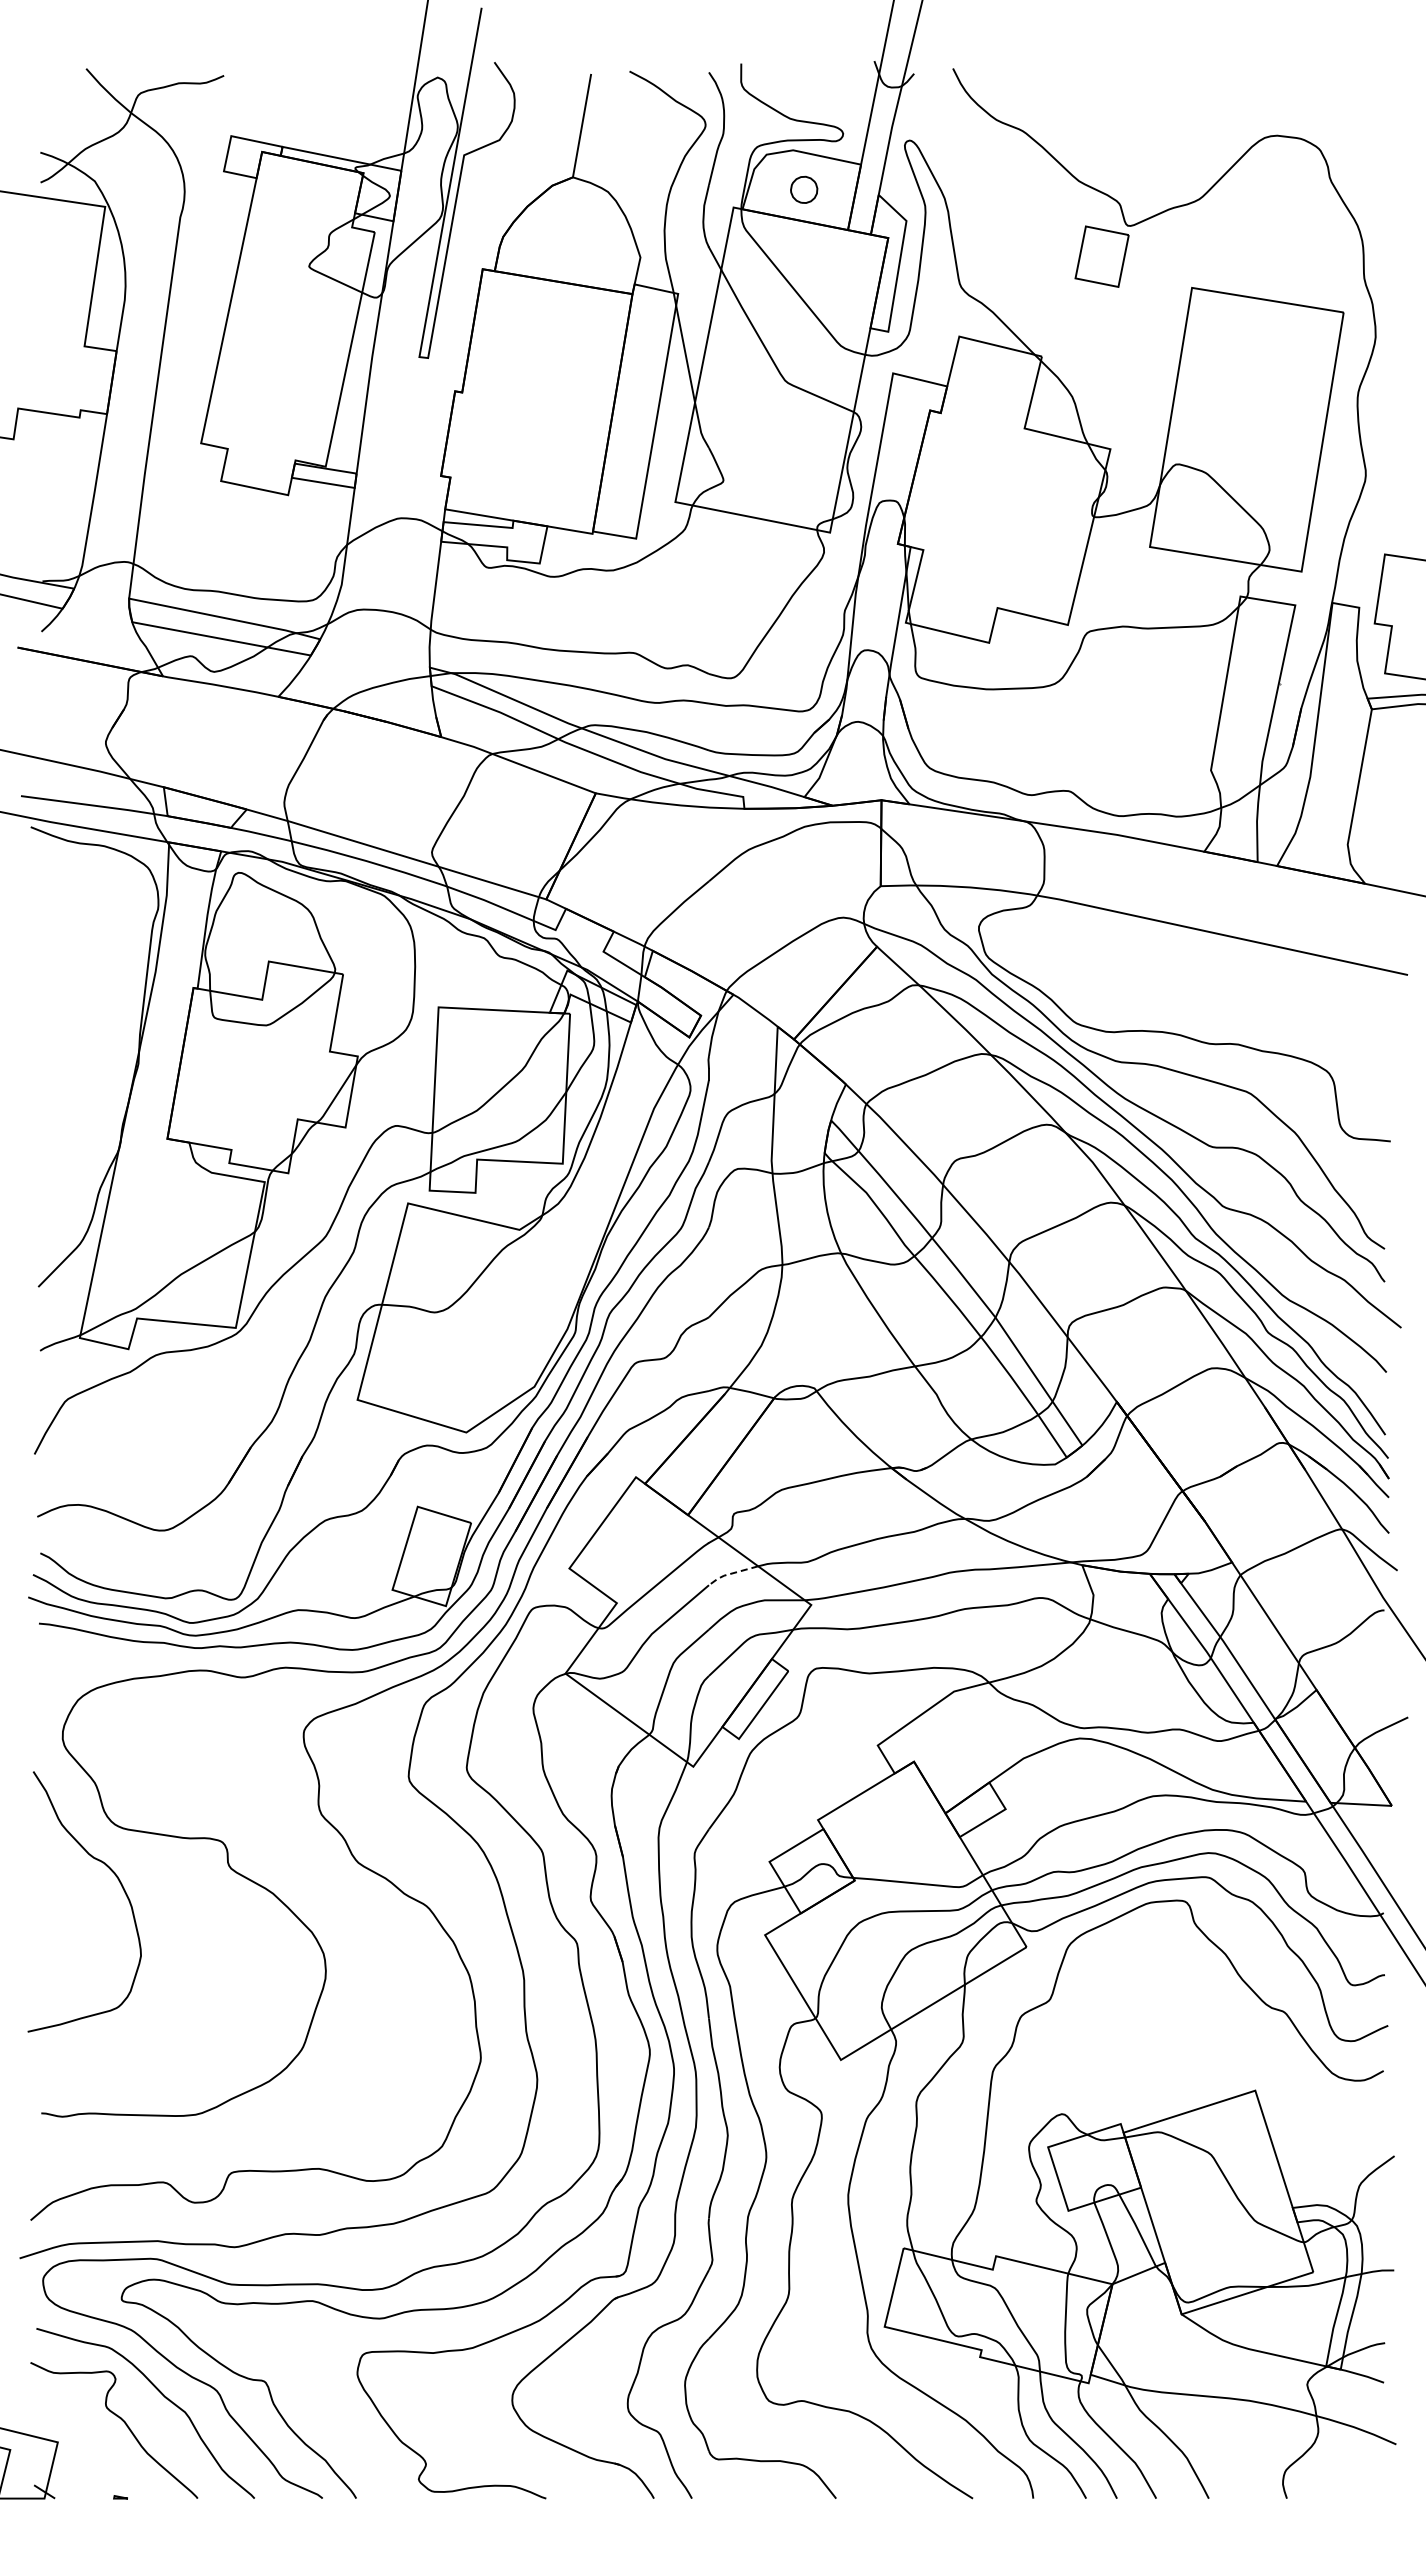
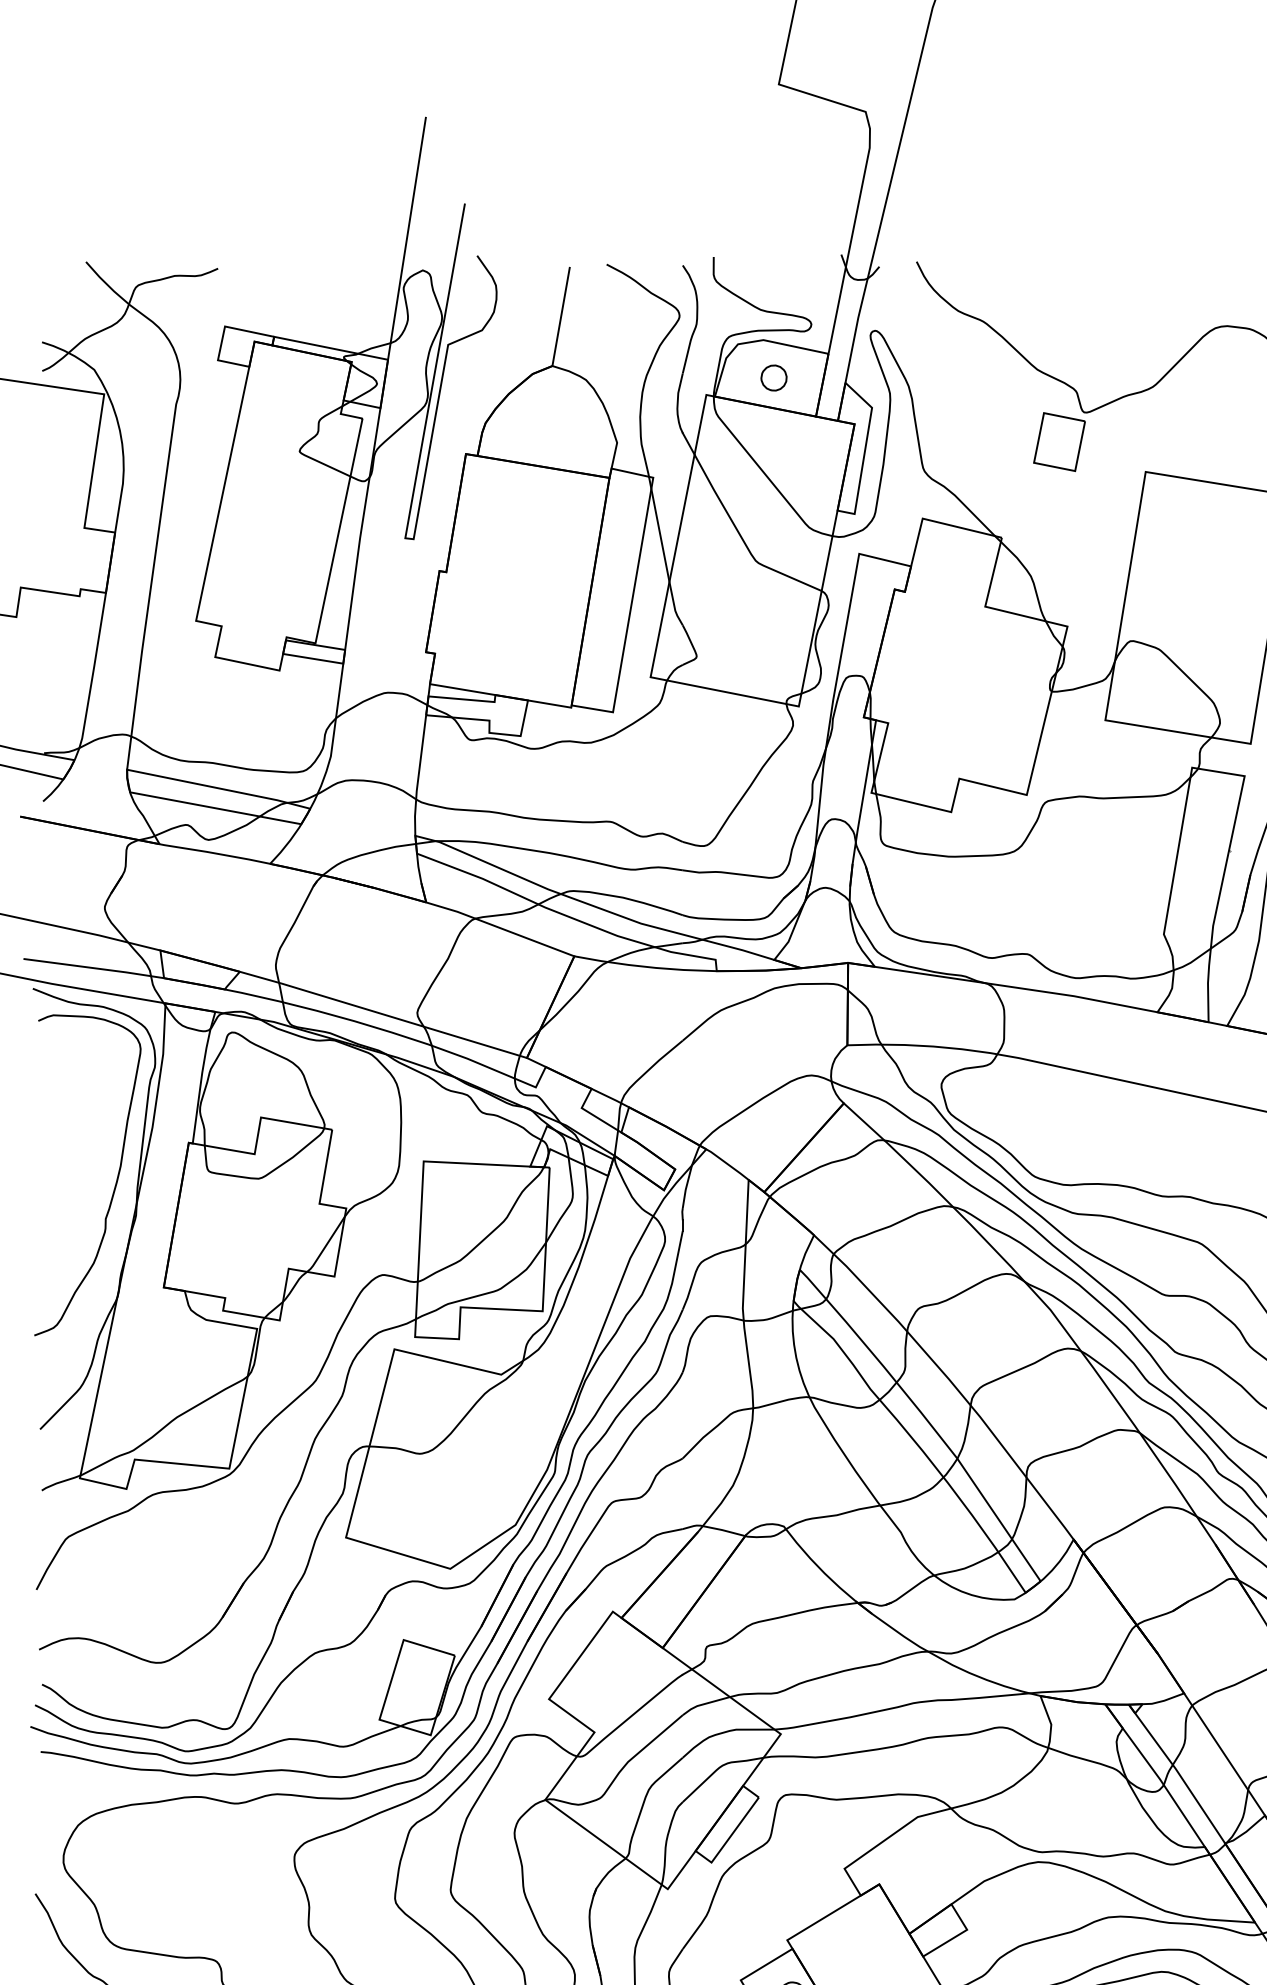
curve: (117, 1027) -> (115, 1180), added
line: (730, 1573) -> (703, 1703), dashed -> solid

